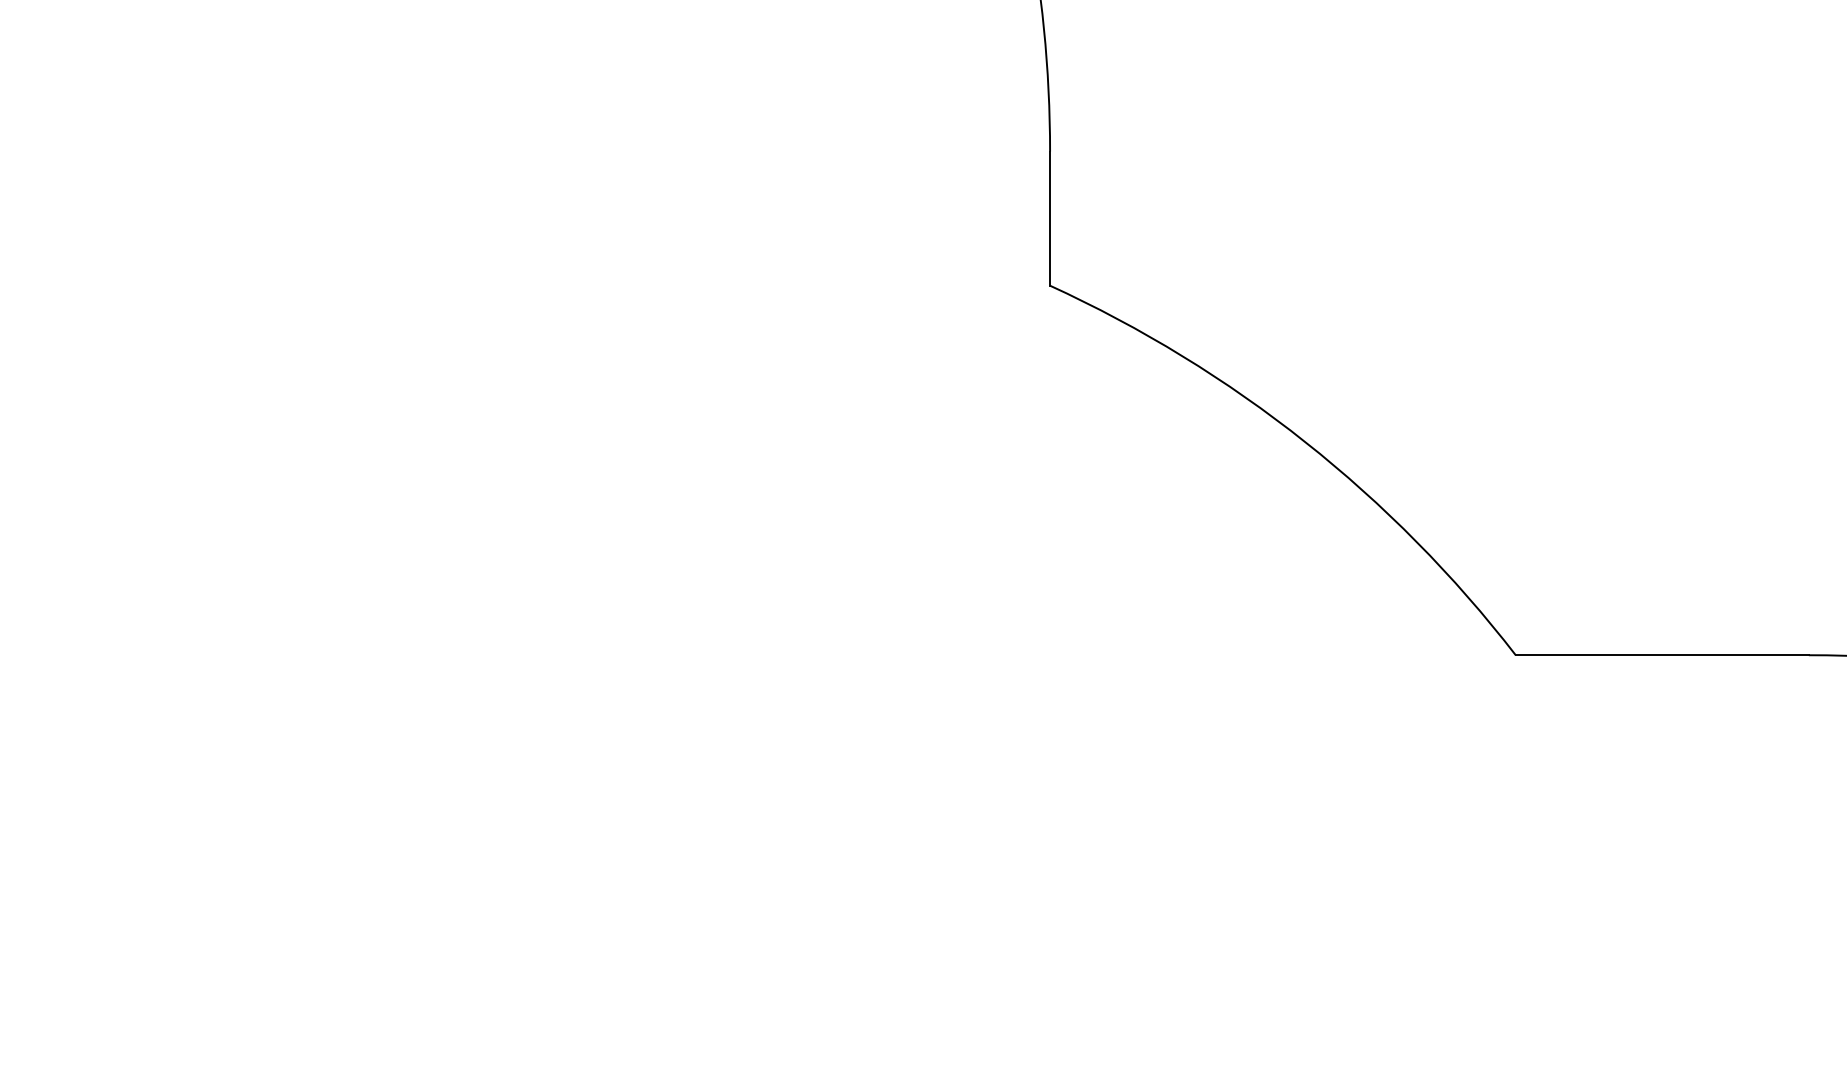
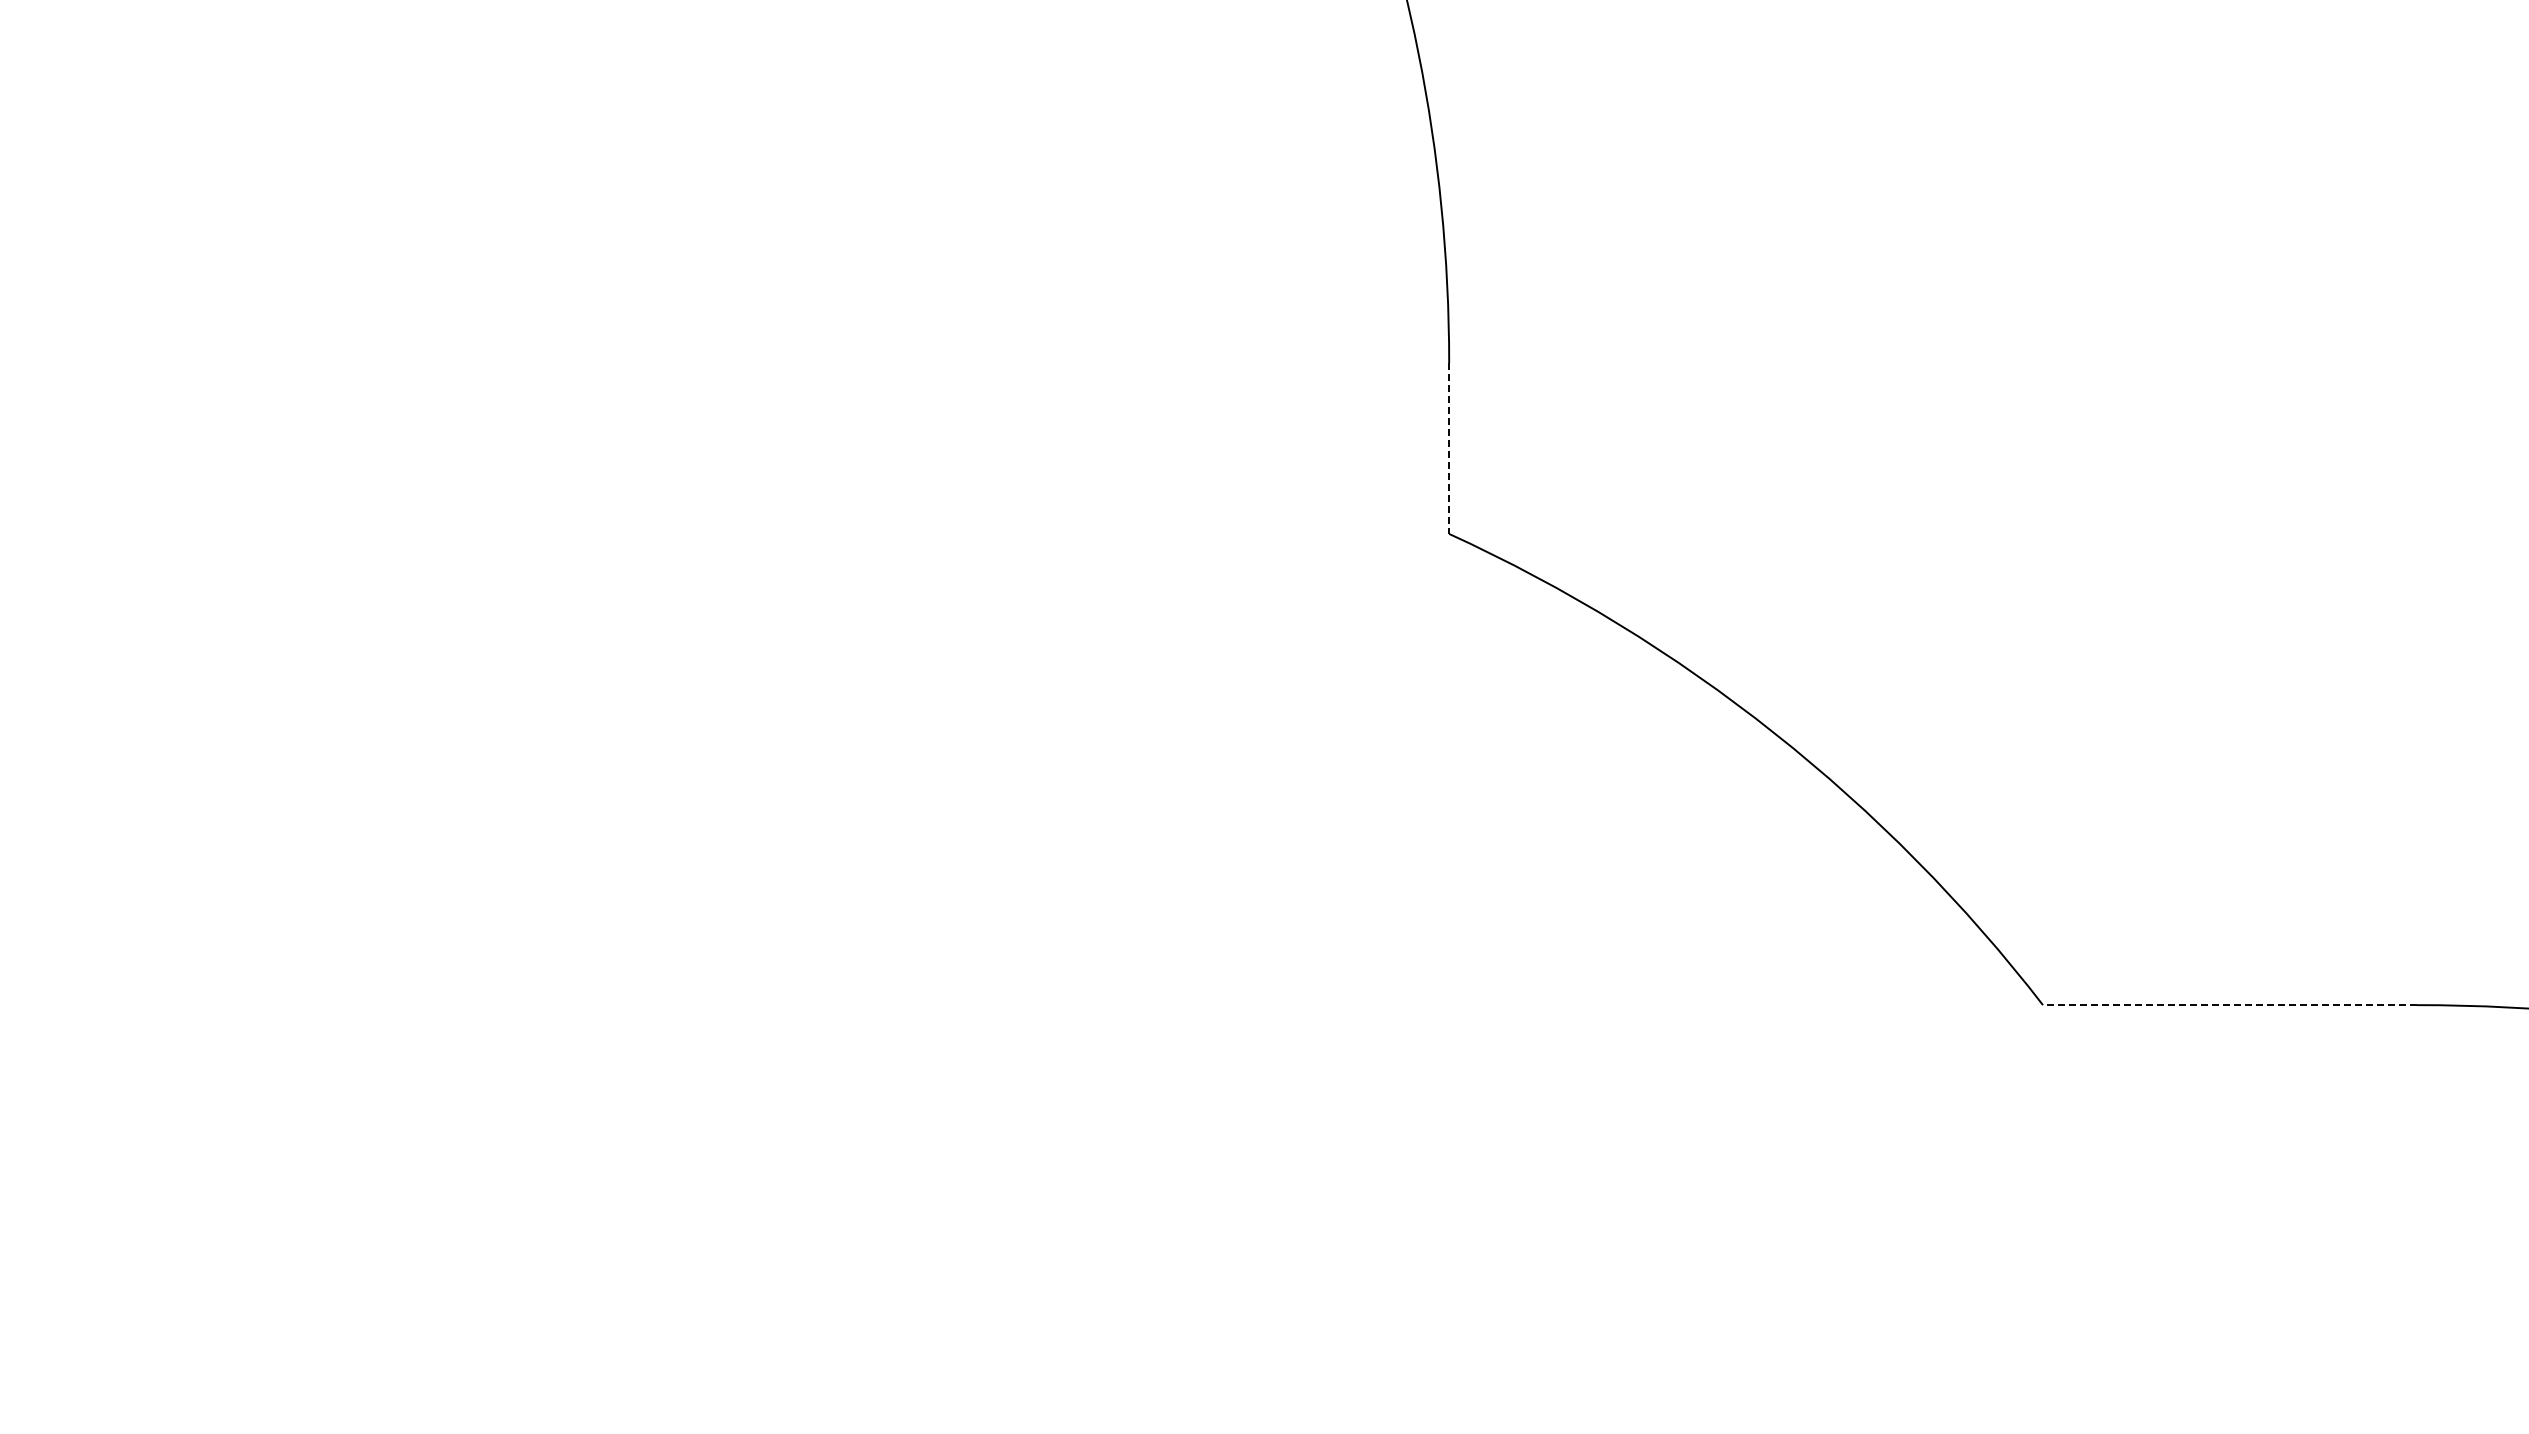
line: (1050, 218) -> (1449, 448), solid -> dashed
line: (1662, 655) -> (2229, 1005), solid -> dashed

